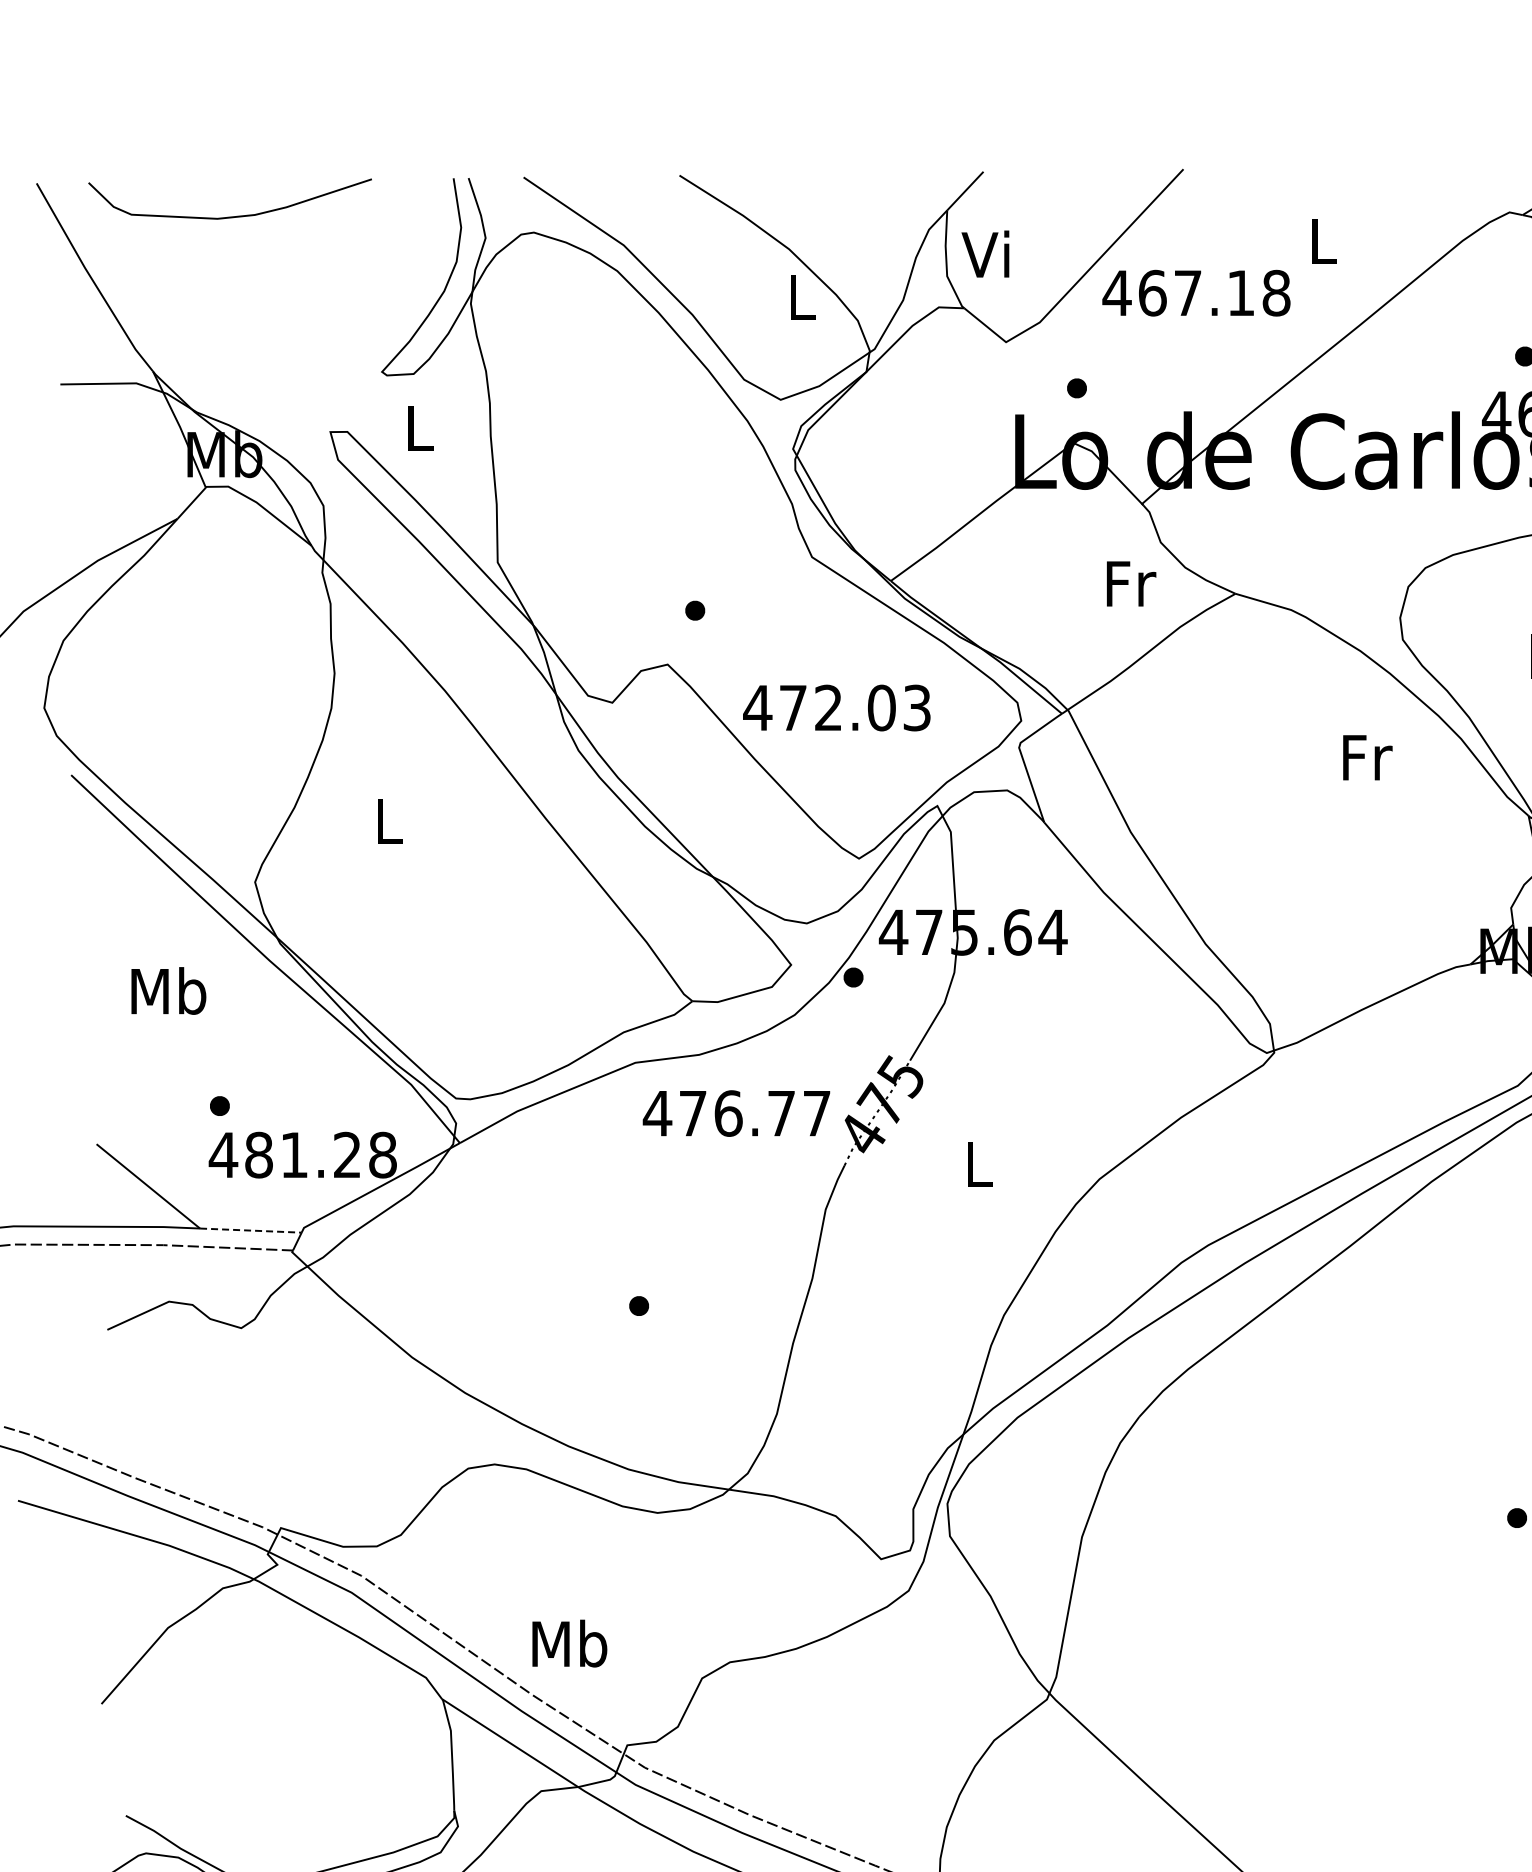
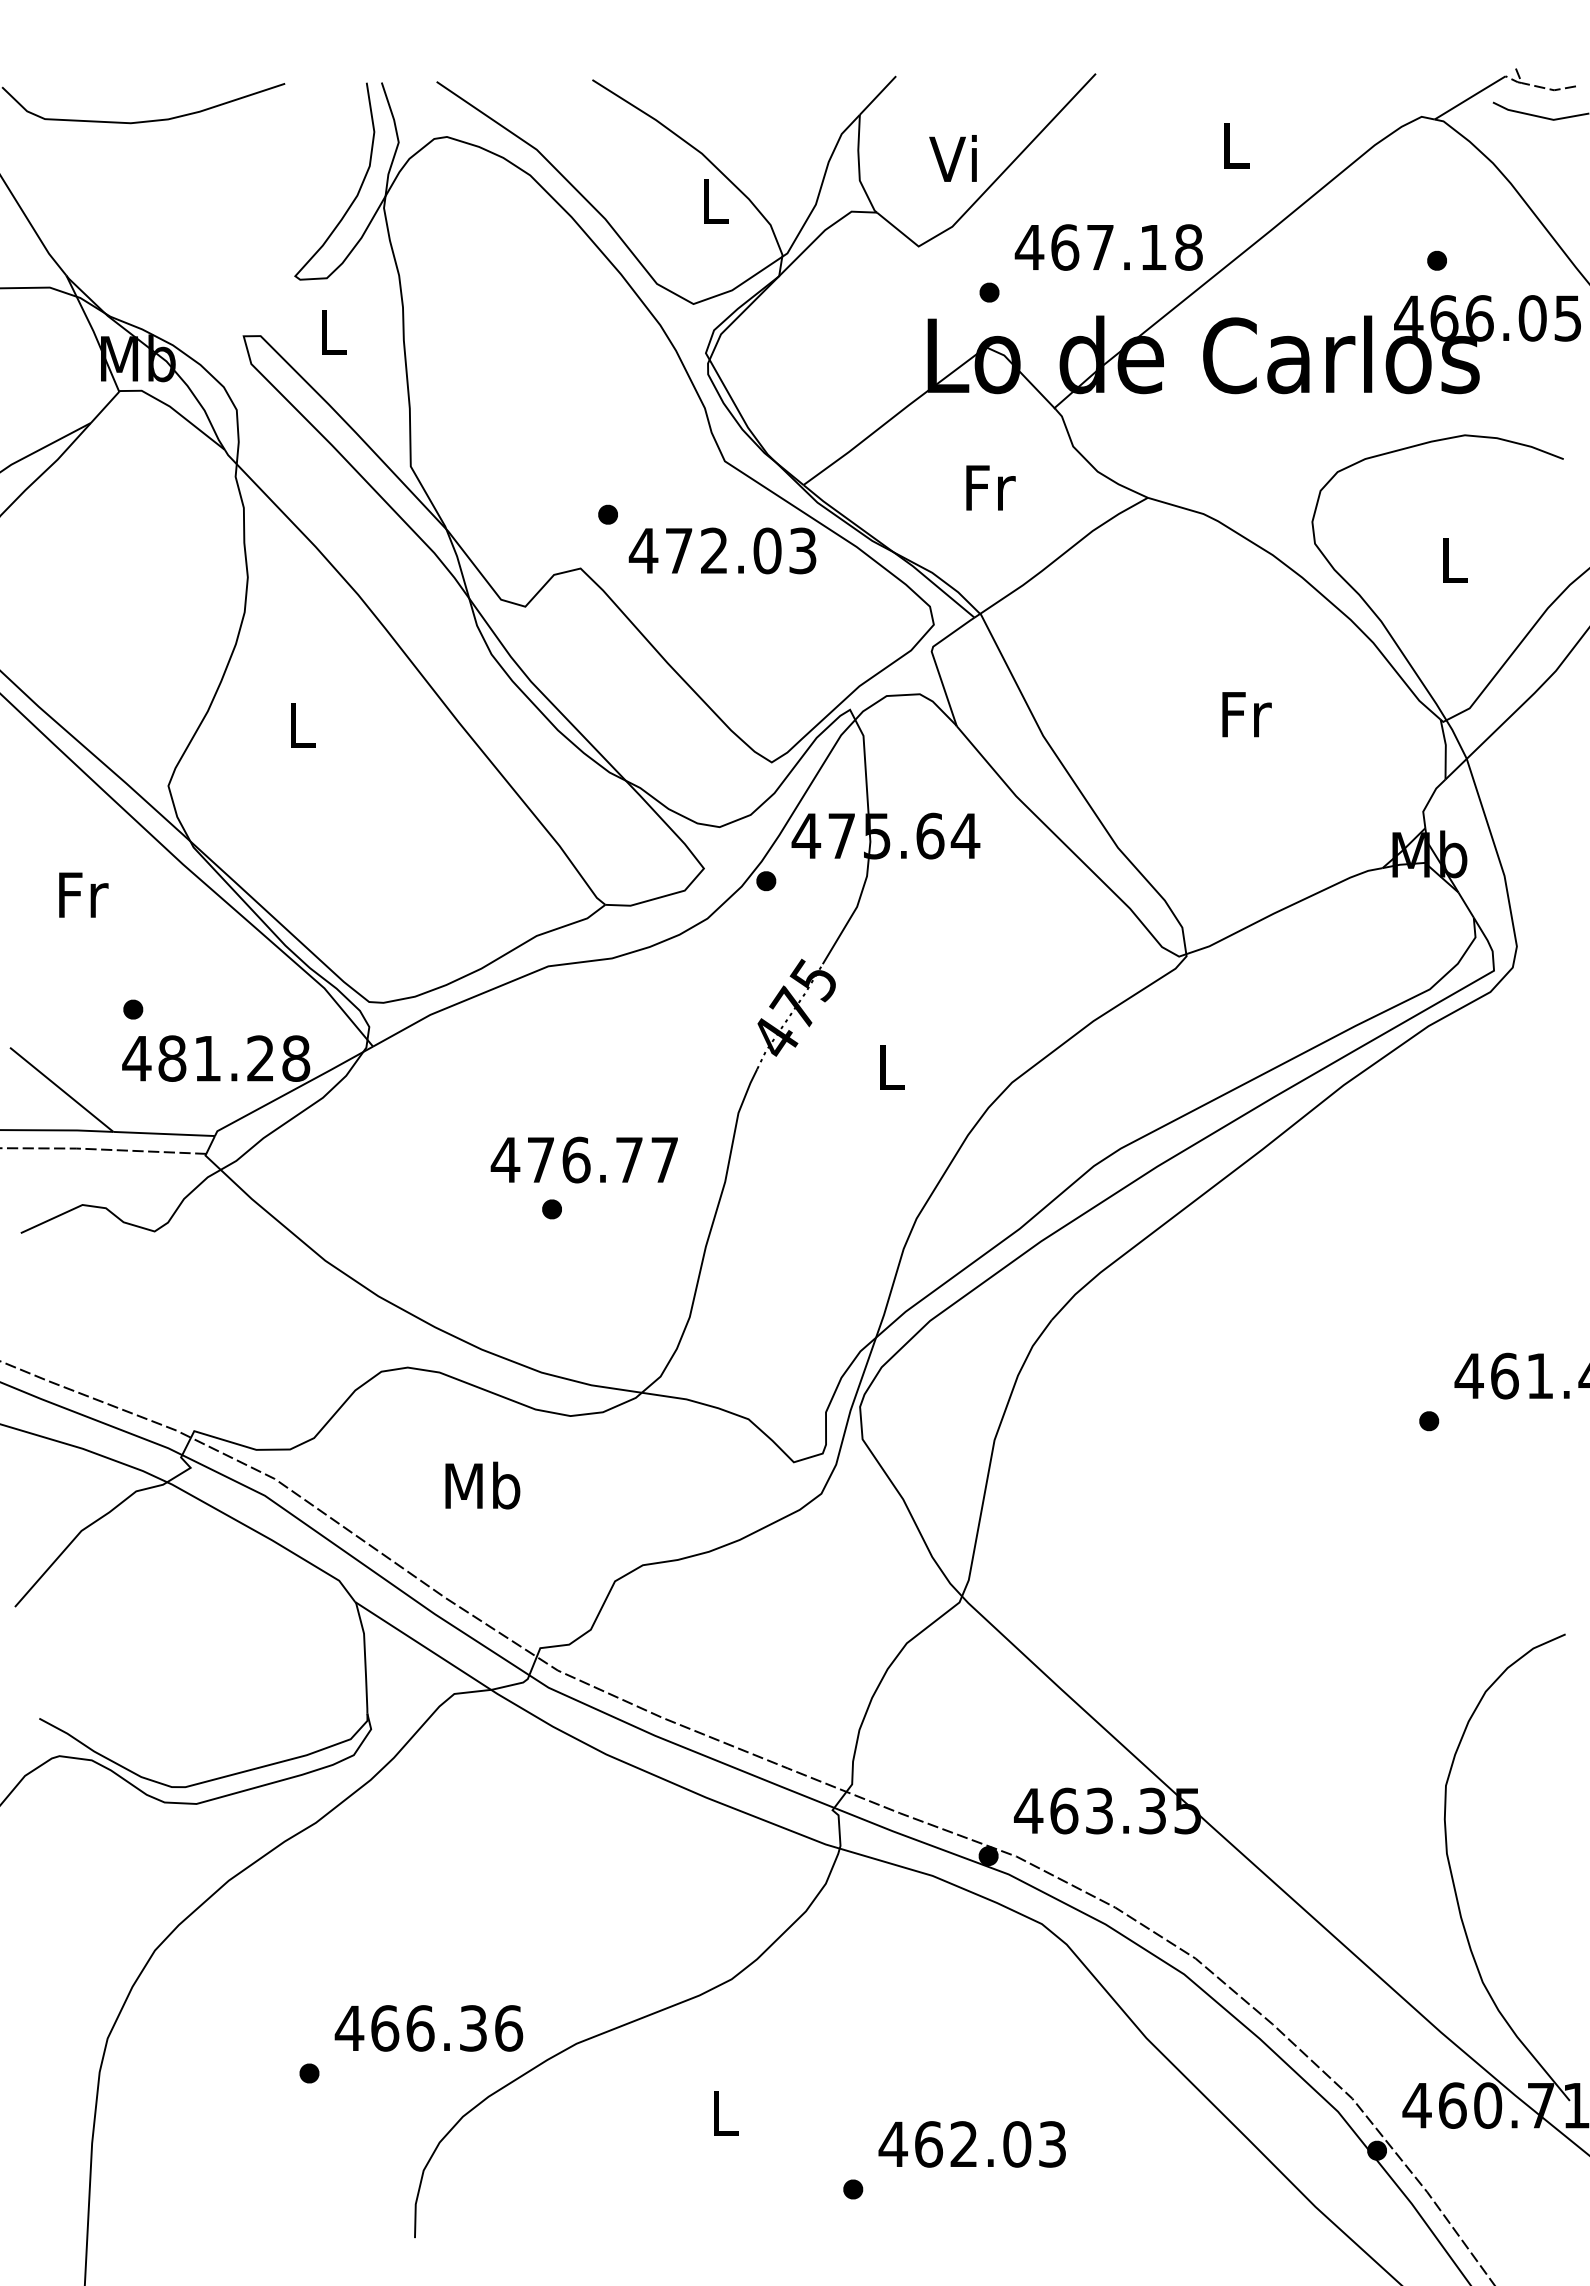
text: (984, 254) -> (952, 158), moved
text: (1196, 293) -> (1108, 247), moved
text: (1131, 583) -> (990, 487), moved
text: (836, 707) -> (722, 550), moved
text: (1367, 757) -> (1246, 714), moved
text: (169, 990) -> (82, 894), Mb -> Fr
text: (735, 1112) -> (583, 1159), moved
line: (251, 1230) -> (164, 1133), dashed -> solid
text: (569, 1643) -> (482, 1485), moved

